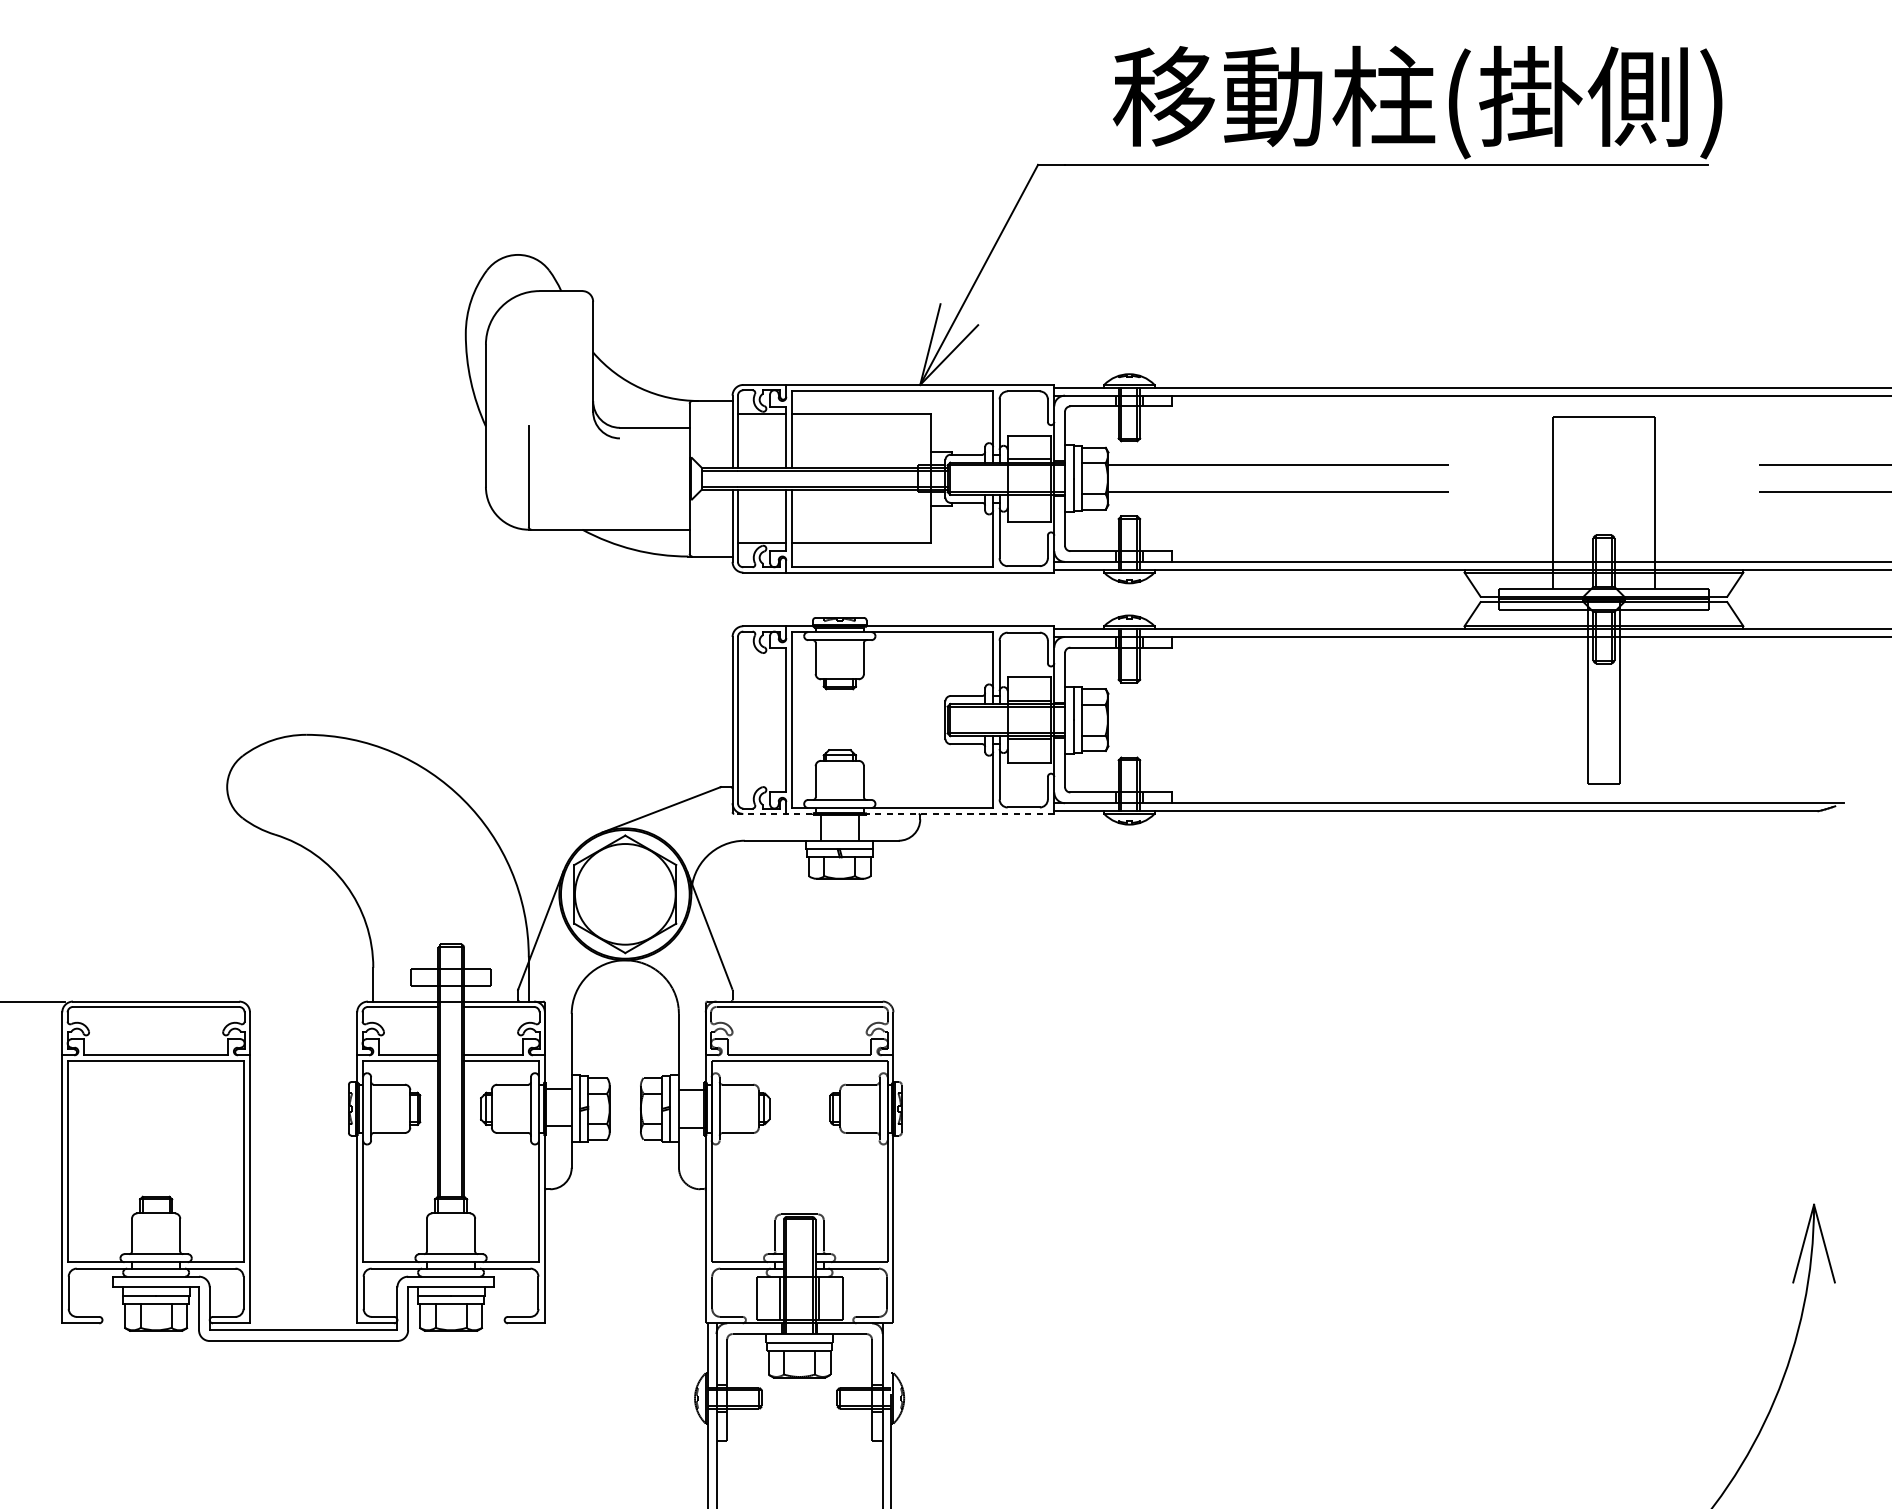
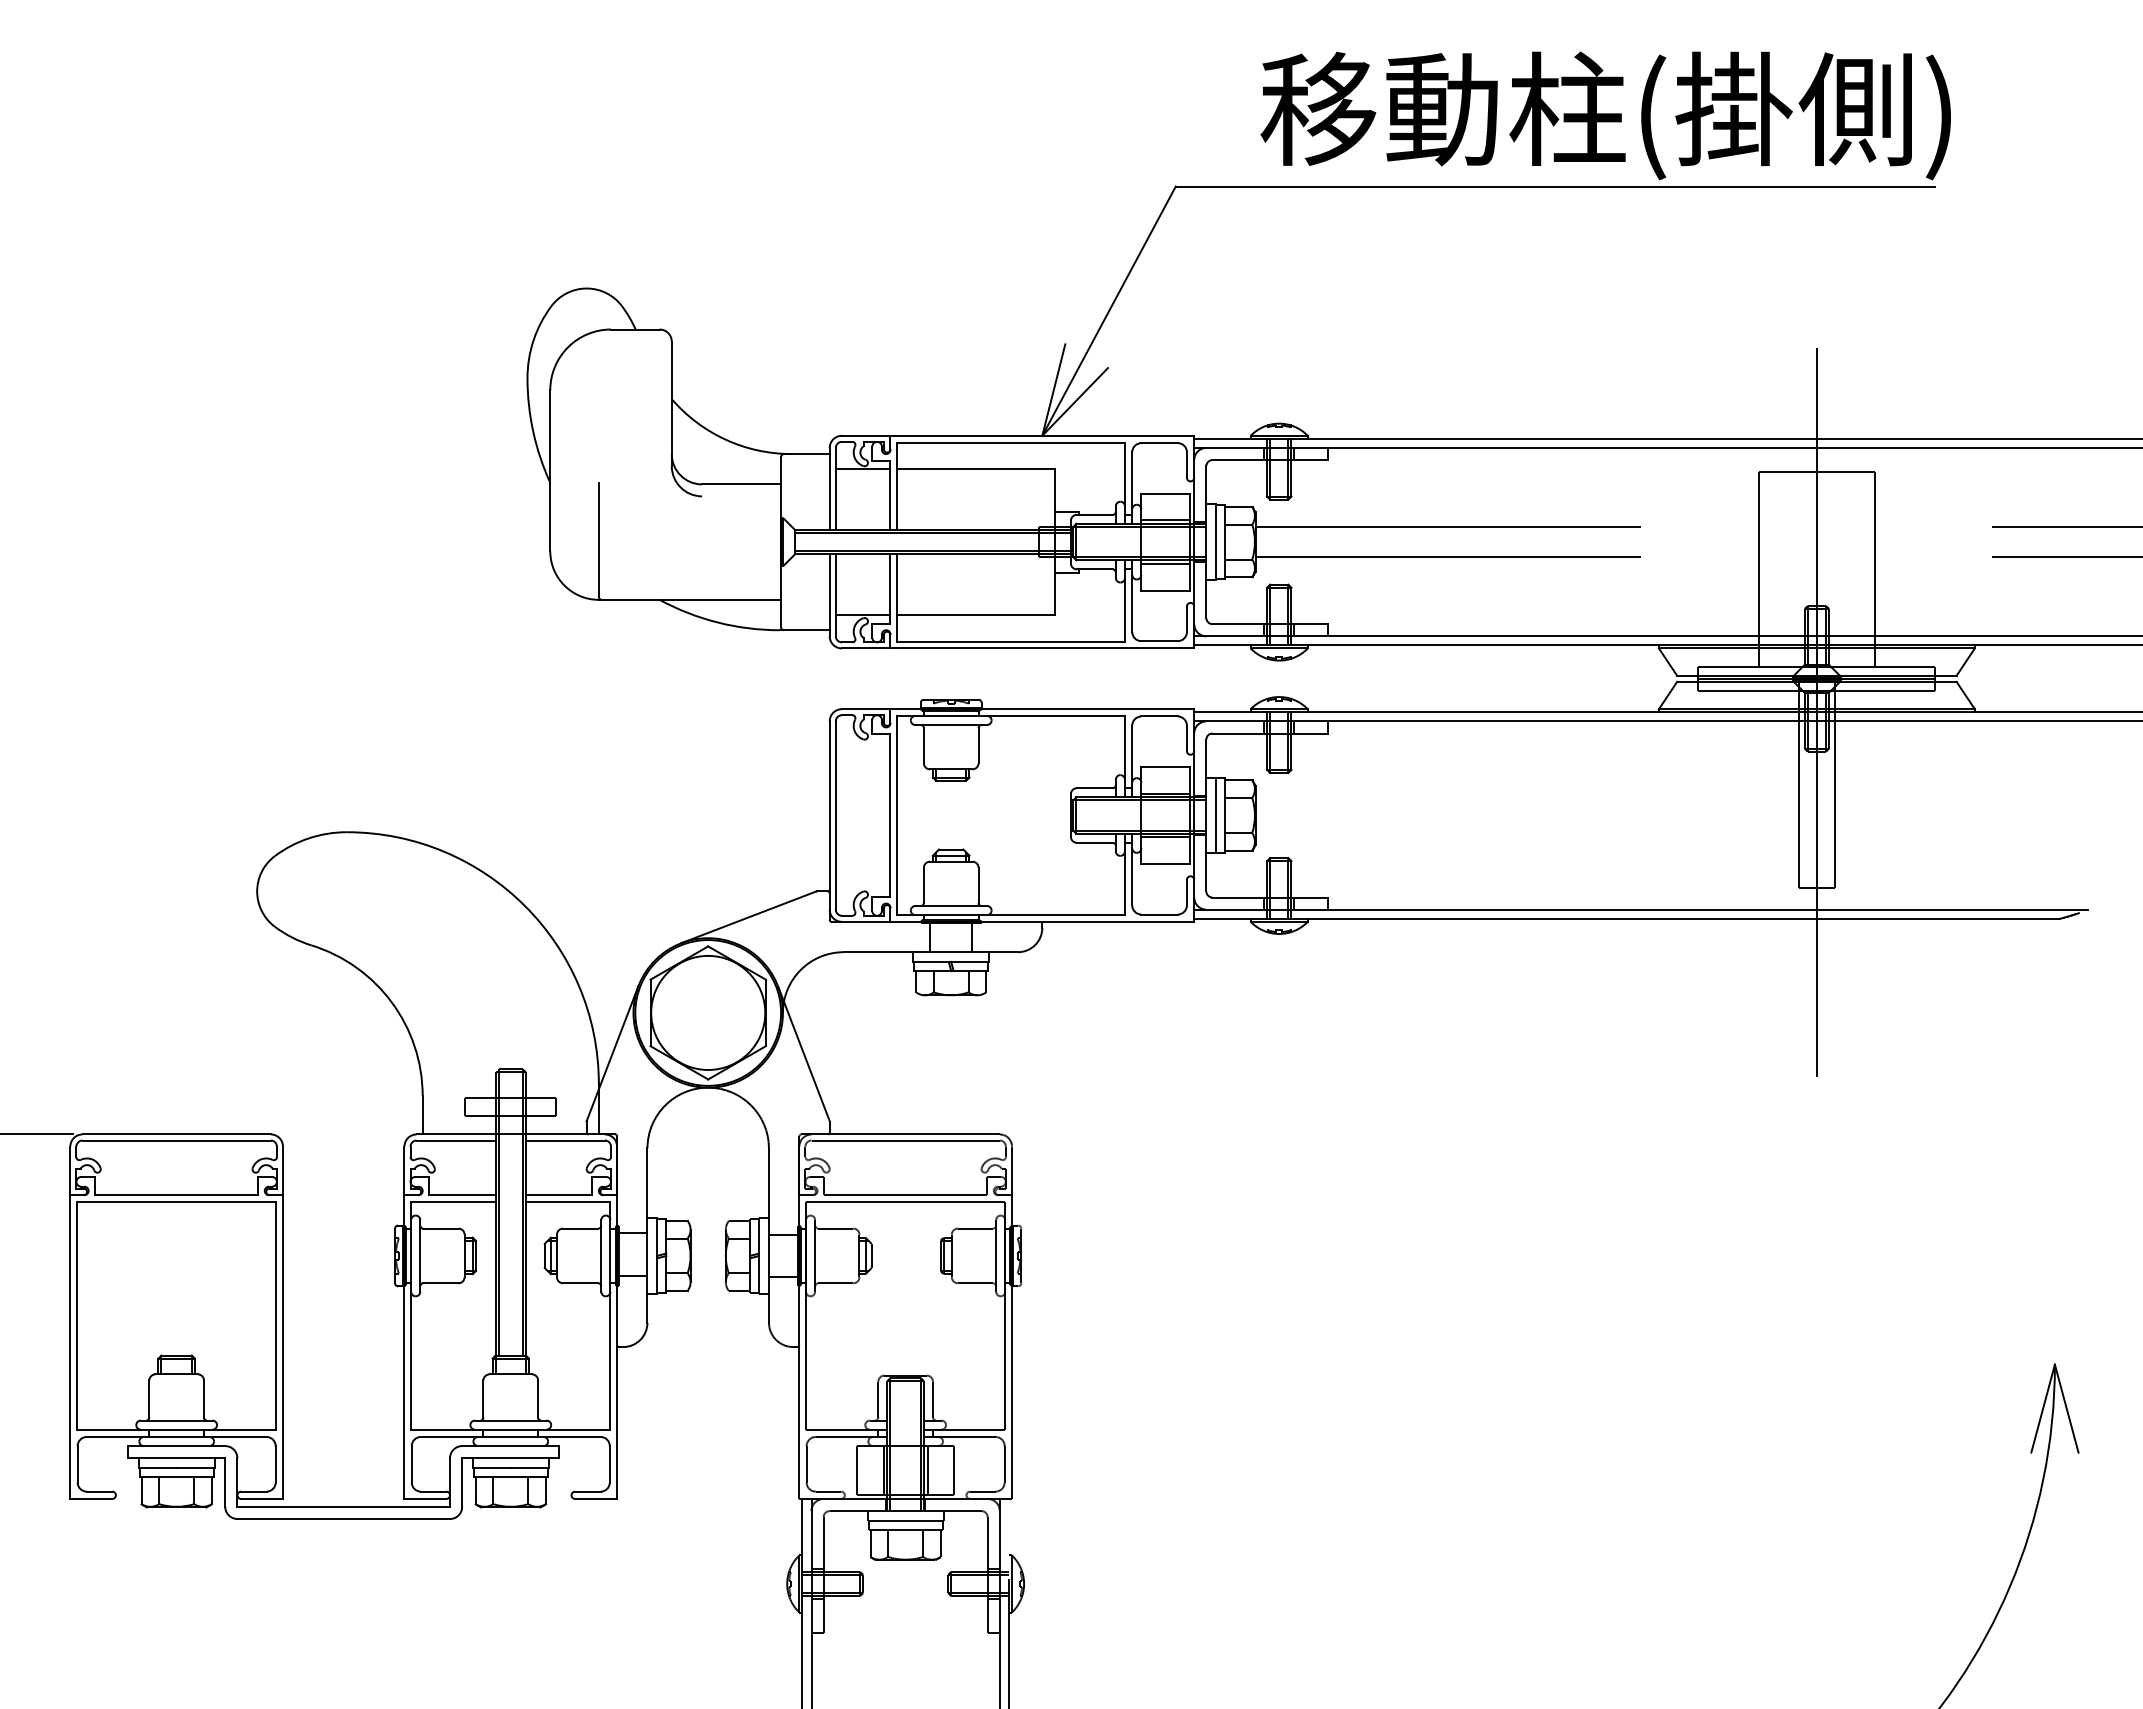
line: (1028, 498) -> (1165, 564), added
line: (1603, 628) -> (1816, 711), added
line: (893, 813) -> (1012, 921), dashed -> solid

